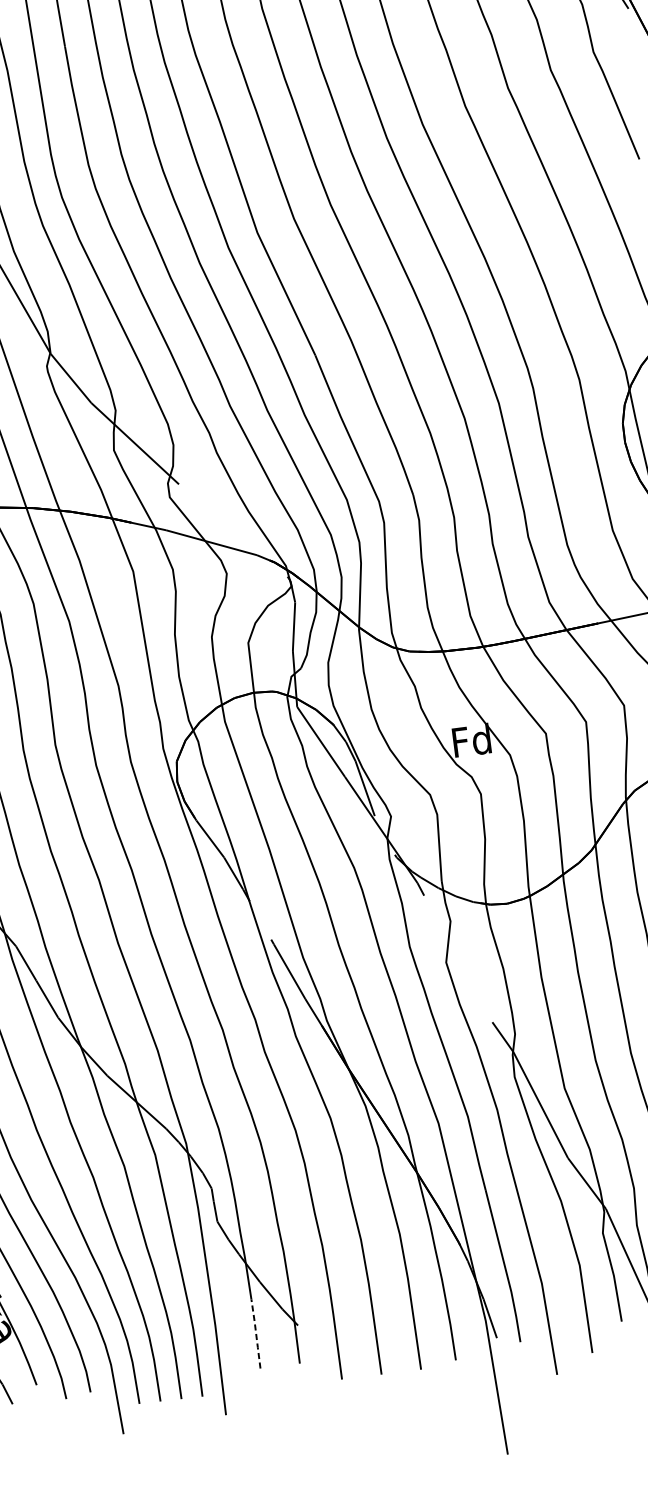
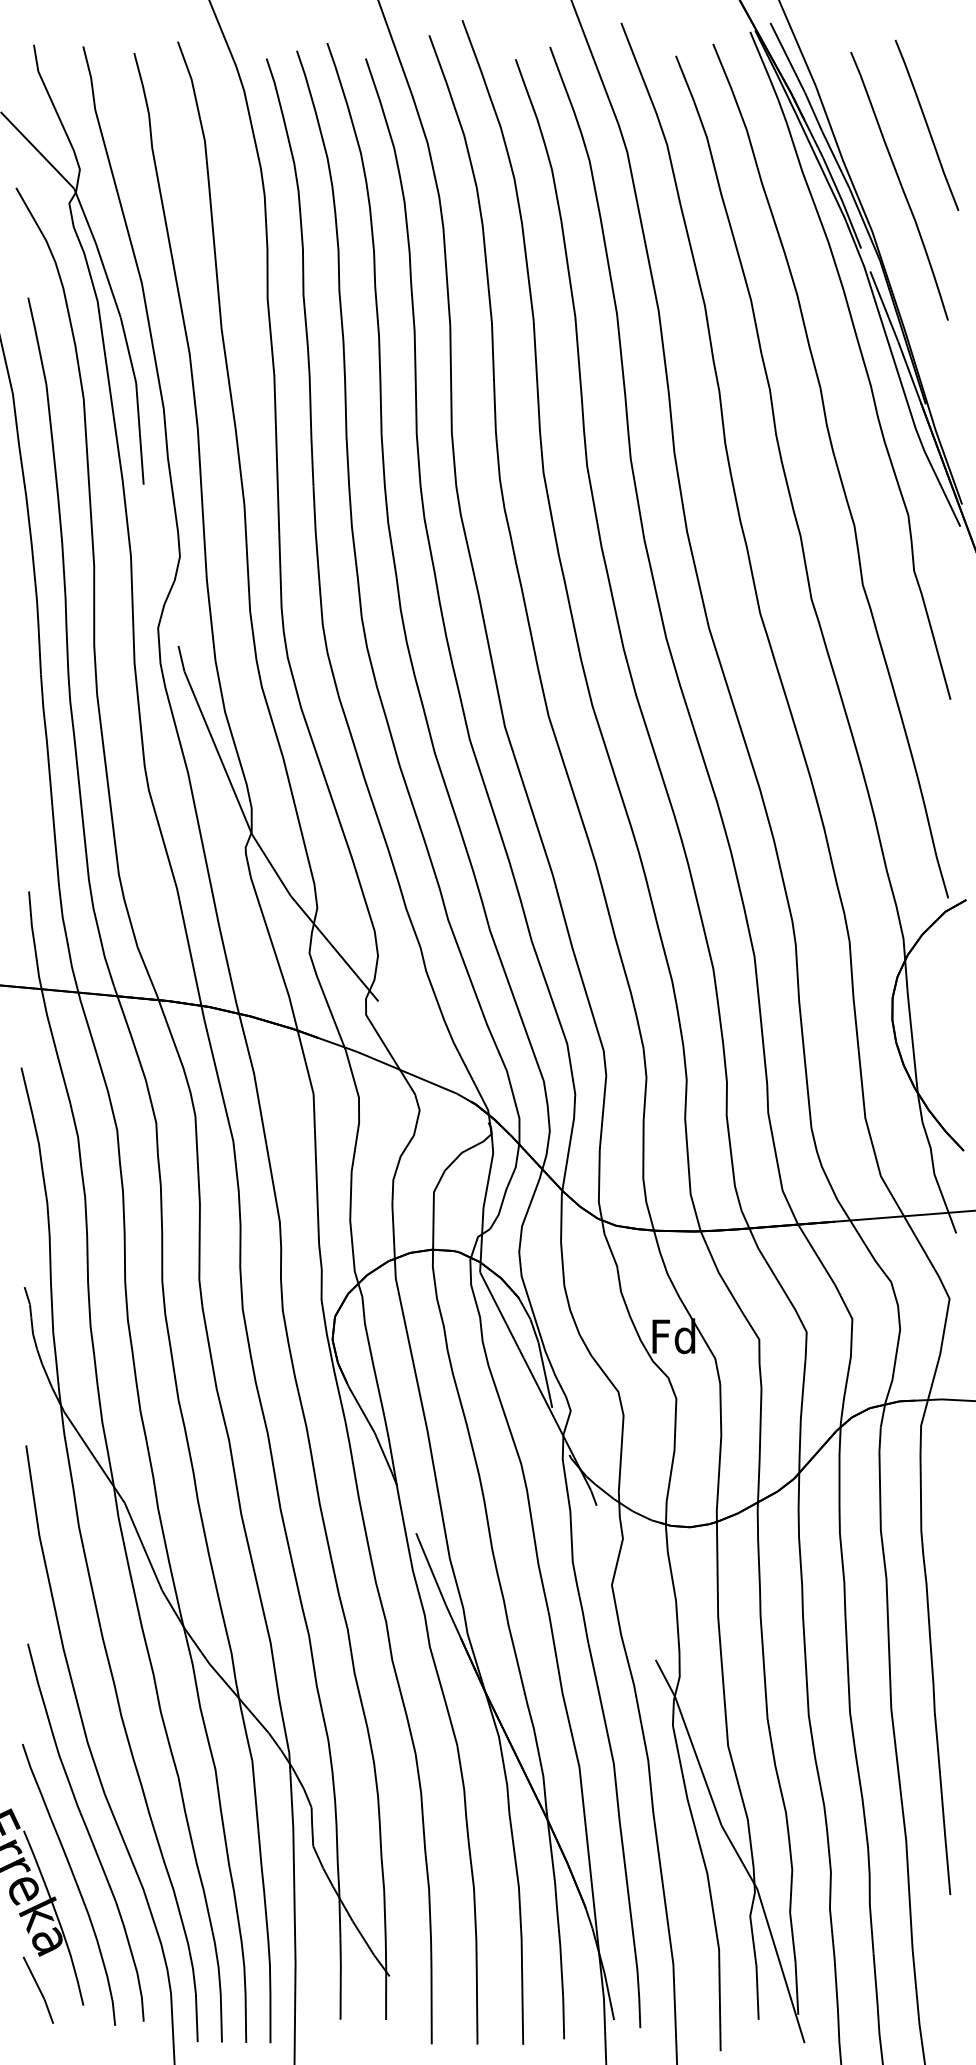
line: (255, 1333) -> (340, 1979), dashed -> solid

